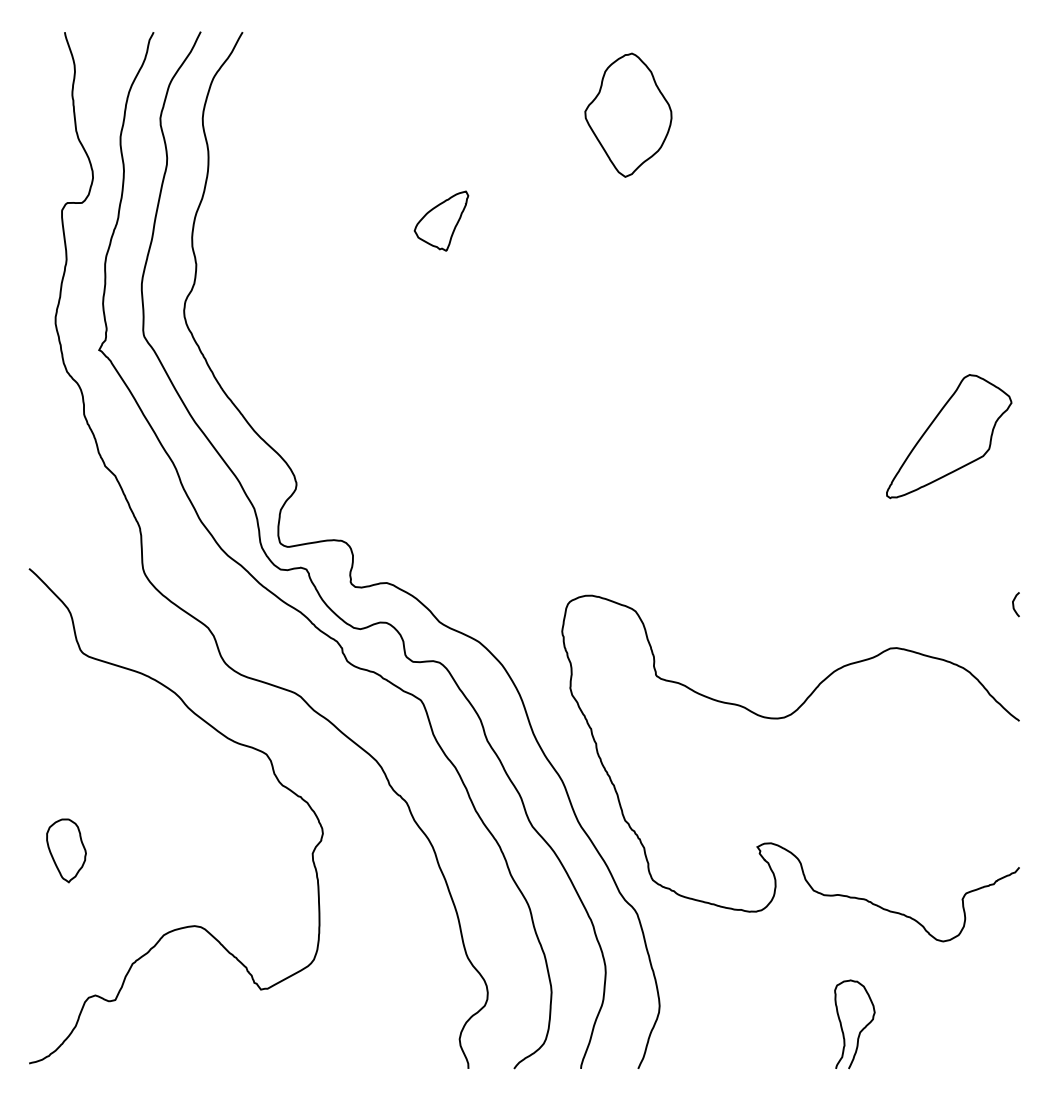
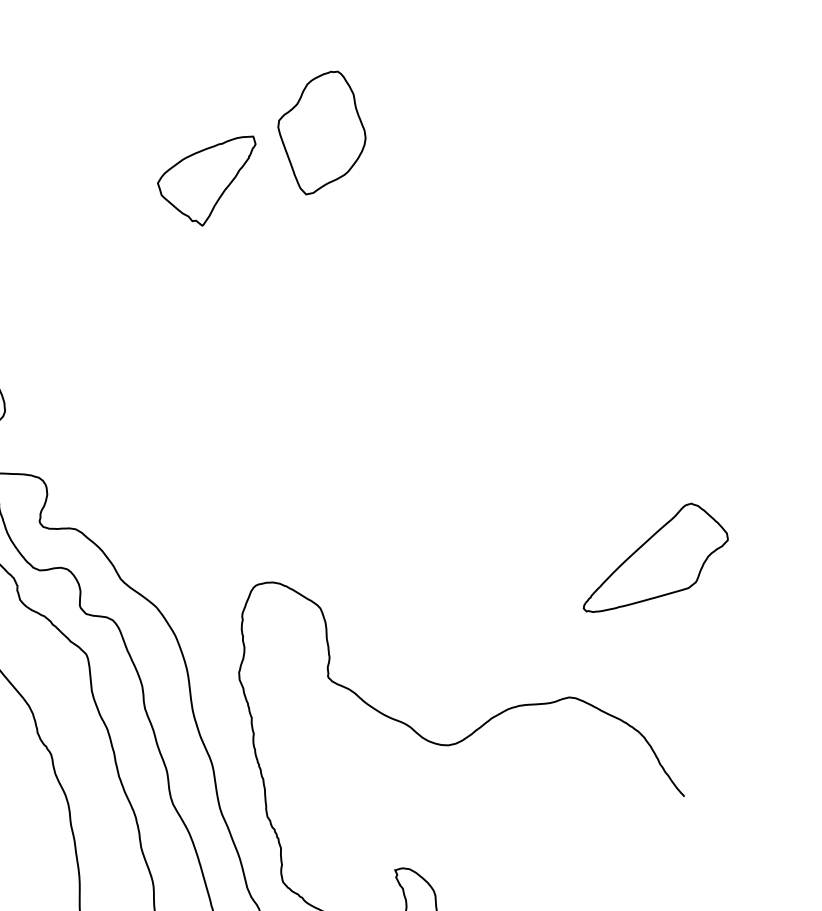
part: (628, 114) -> (322, 132), moved
part: (441, 220) -> (204, 175), size x1.6
part: (949, 436) -> (658, 561), moved
curve: (1014, 604) -> (703, 678), removed

